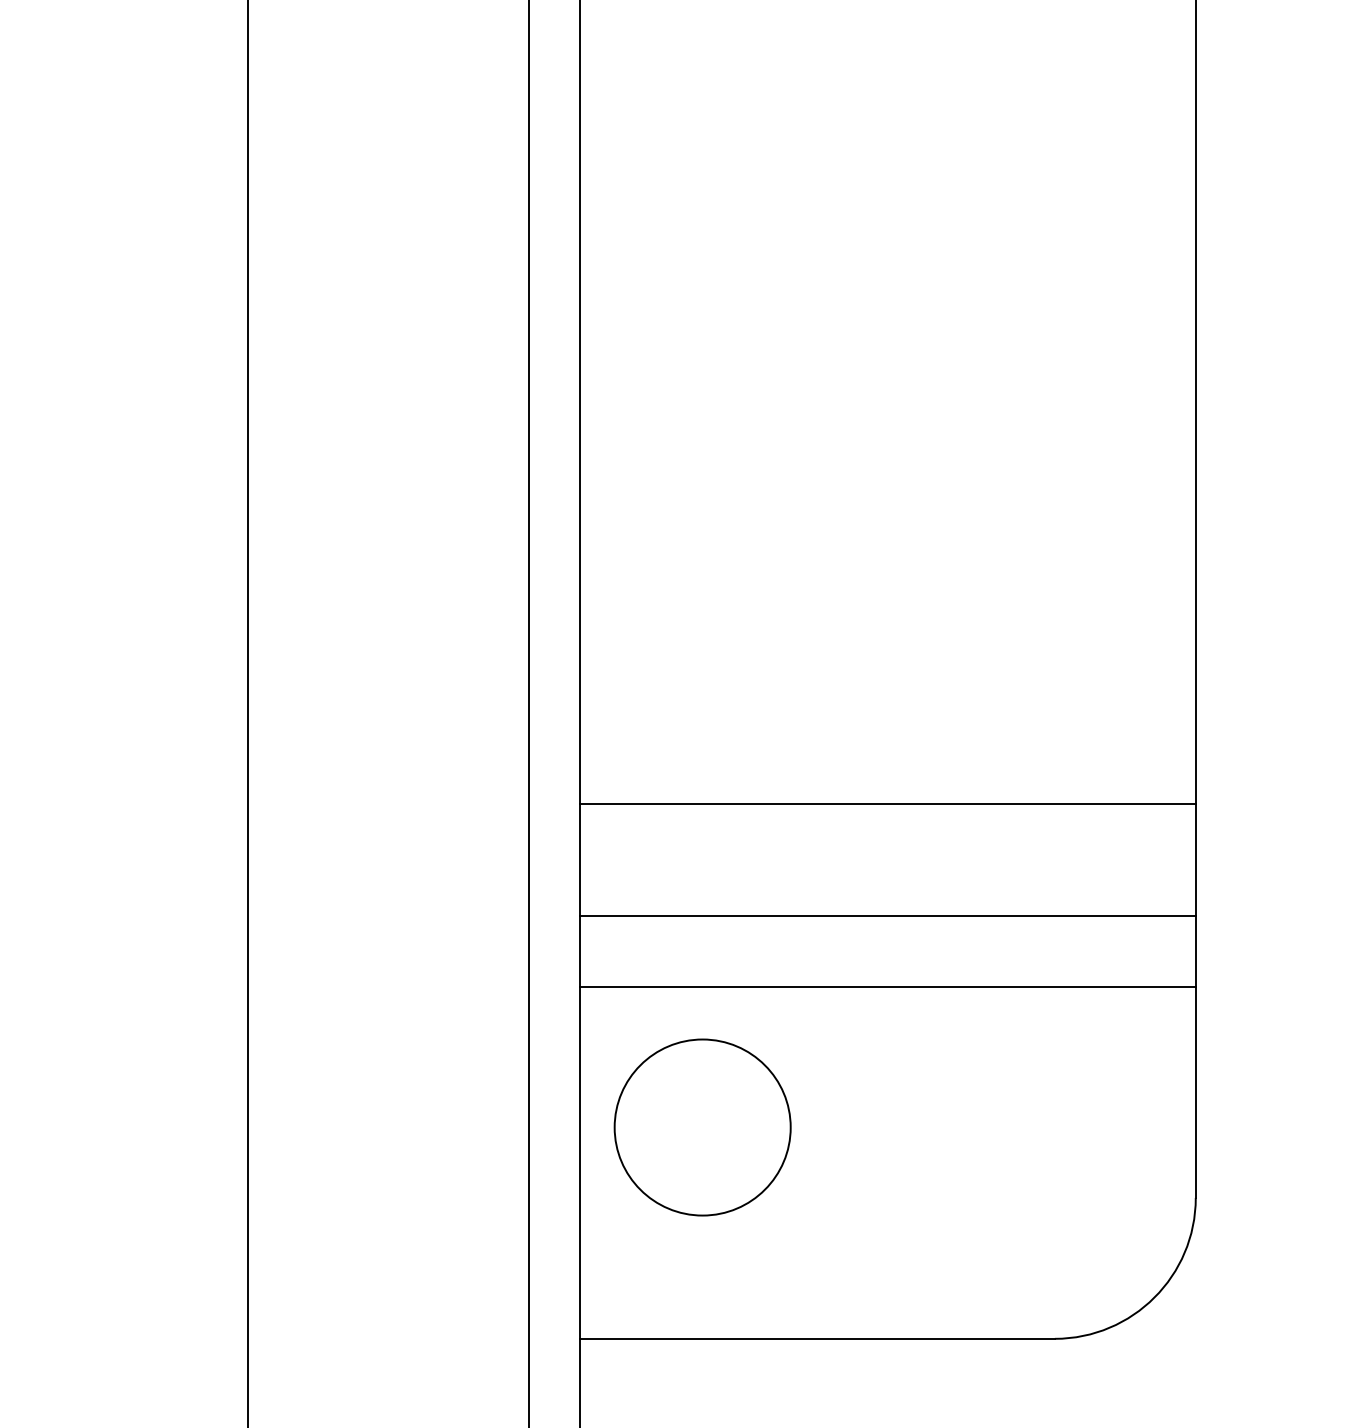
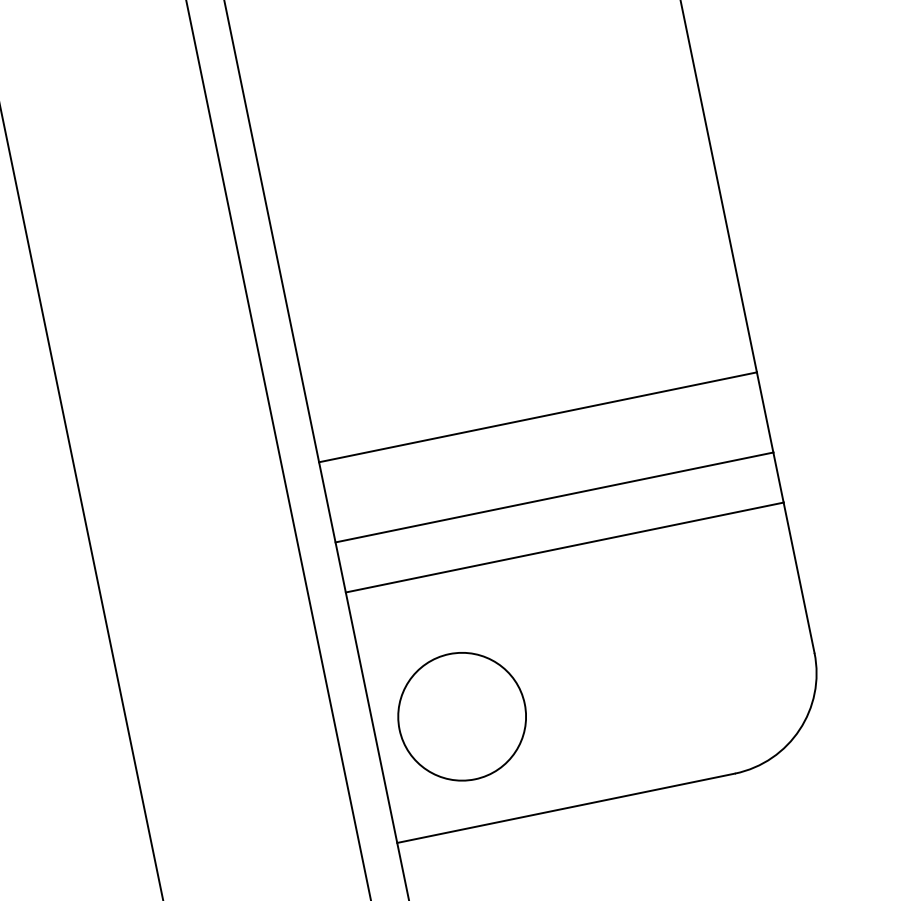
circle: (702, 1127) -> (462, 716), moved

